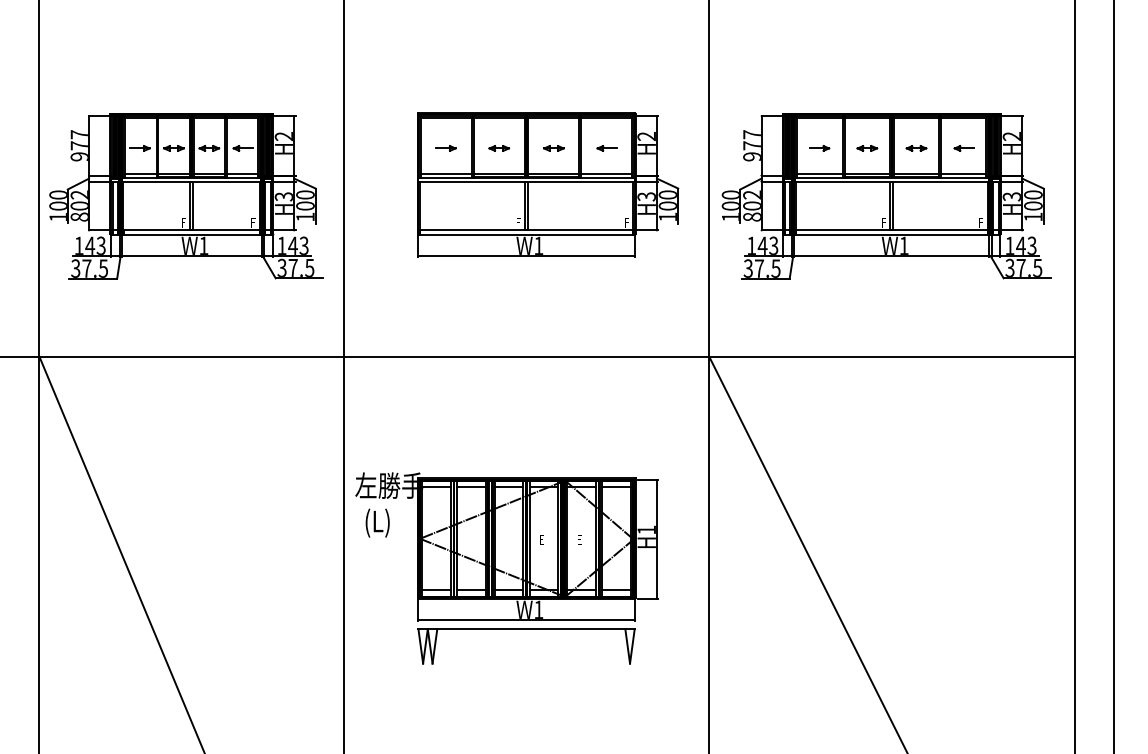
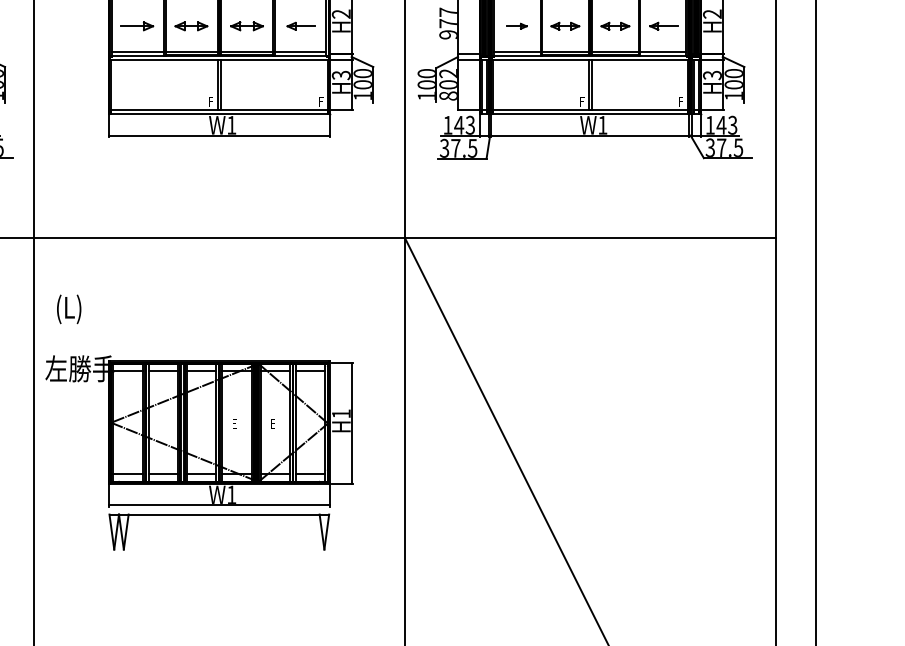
part: (445, 148) -> (136, 26), size x1.6
part: (499, 148) -> (191, 26), size x1.6
part: (553, 148) -> (246, 26), size x1.6
part: (606, 148) -> (300, 26), size x1.4
part: (867, 148) -> (565, 26), size x1.4
part: (916, 148) -> (615, 26), size x1.4
part: (963, 148) -> (663, 26), size x1.4
text: (377, 522) -> (68, 308), moved

